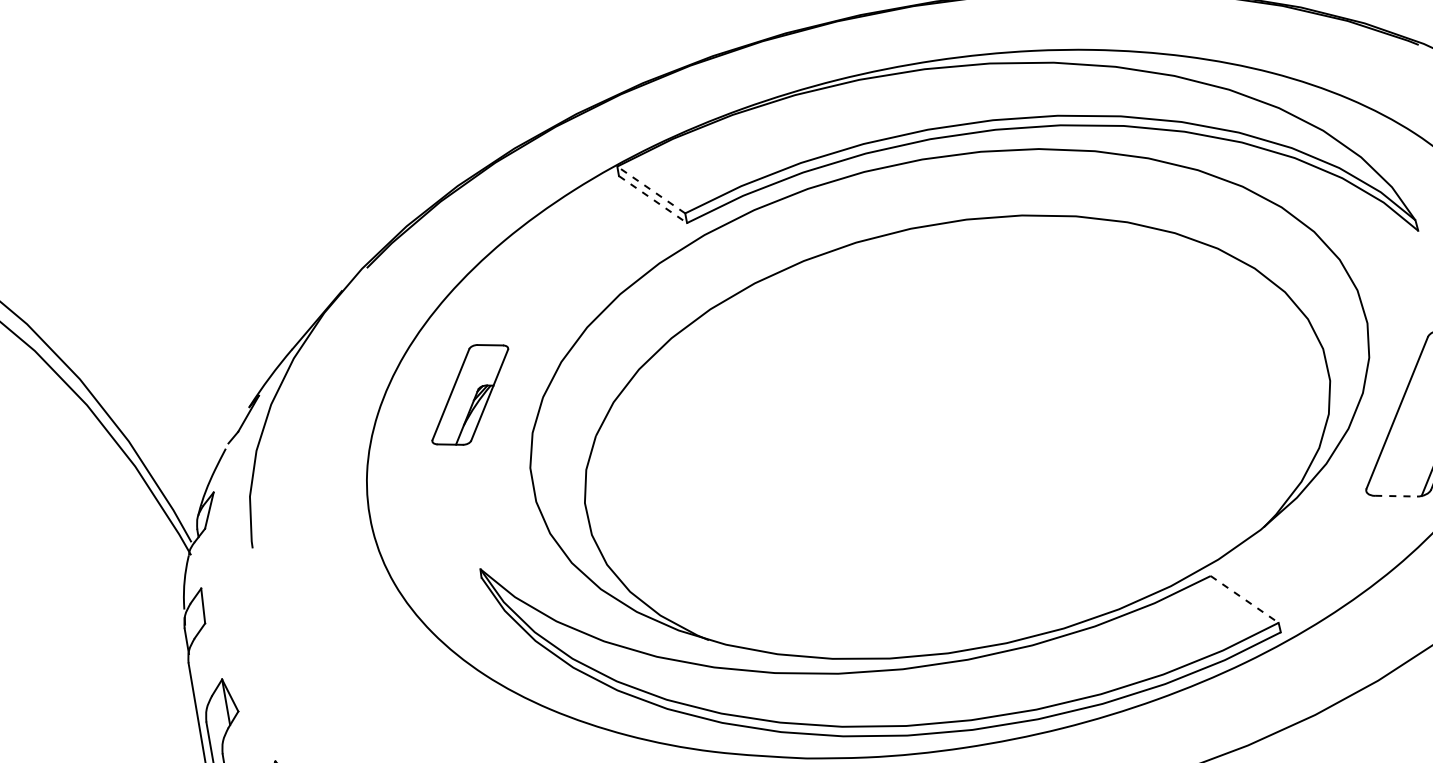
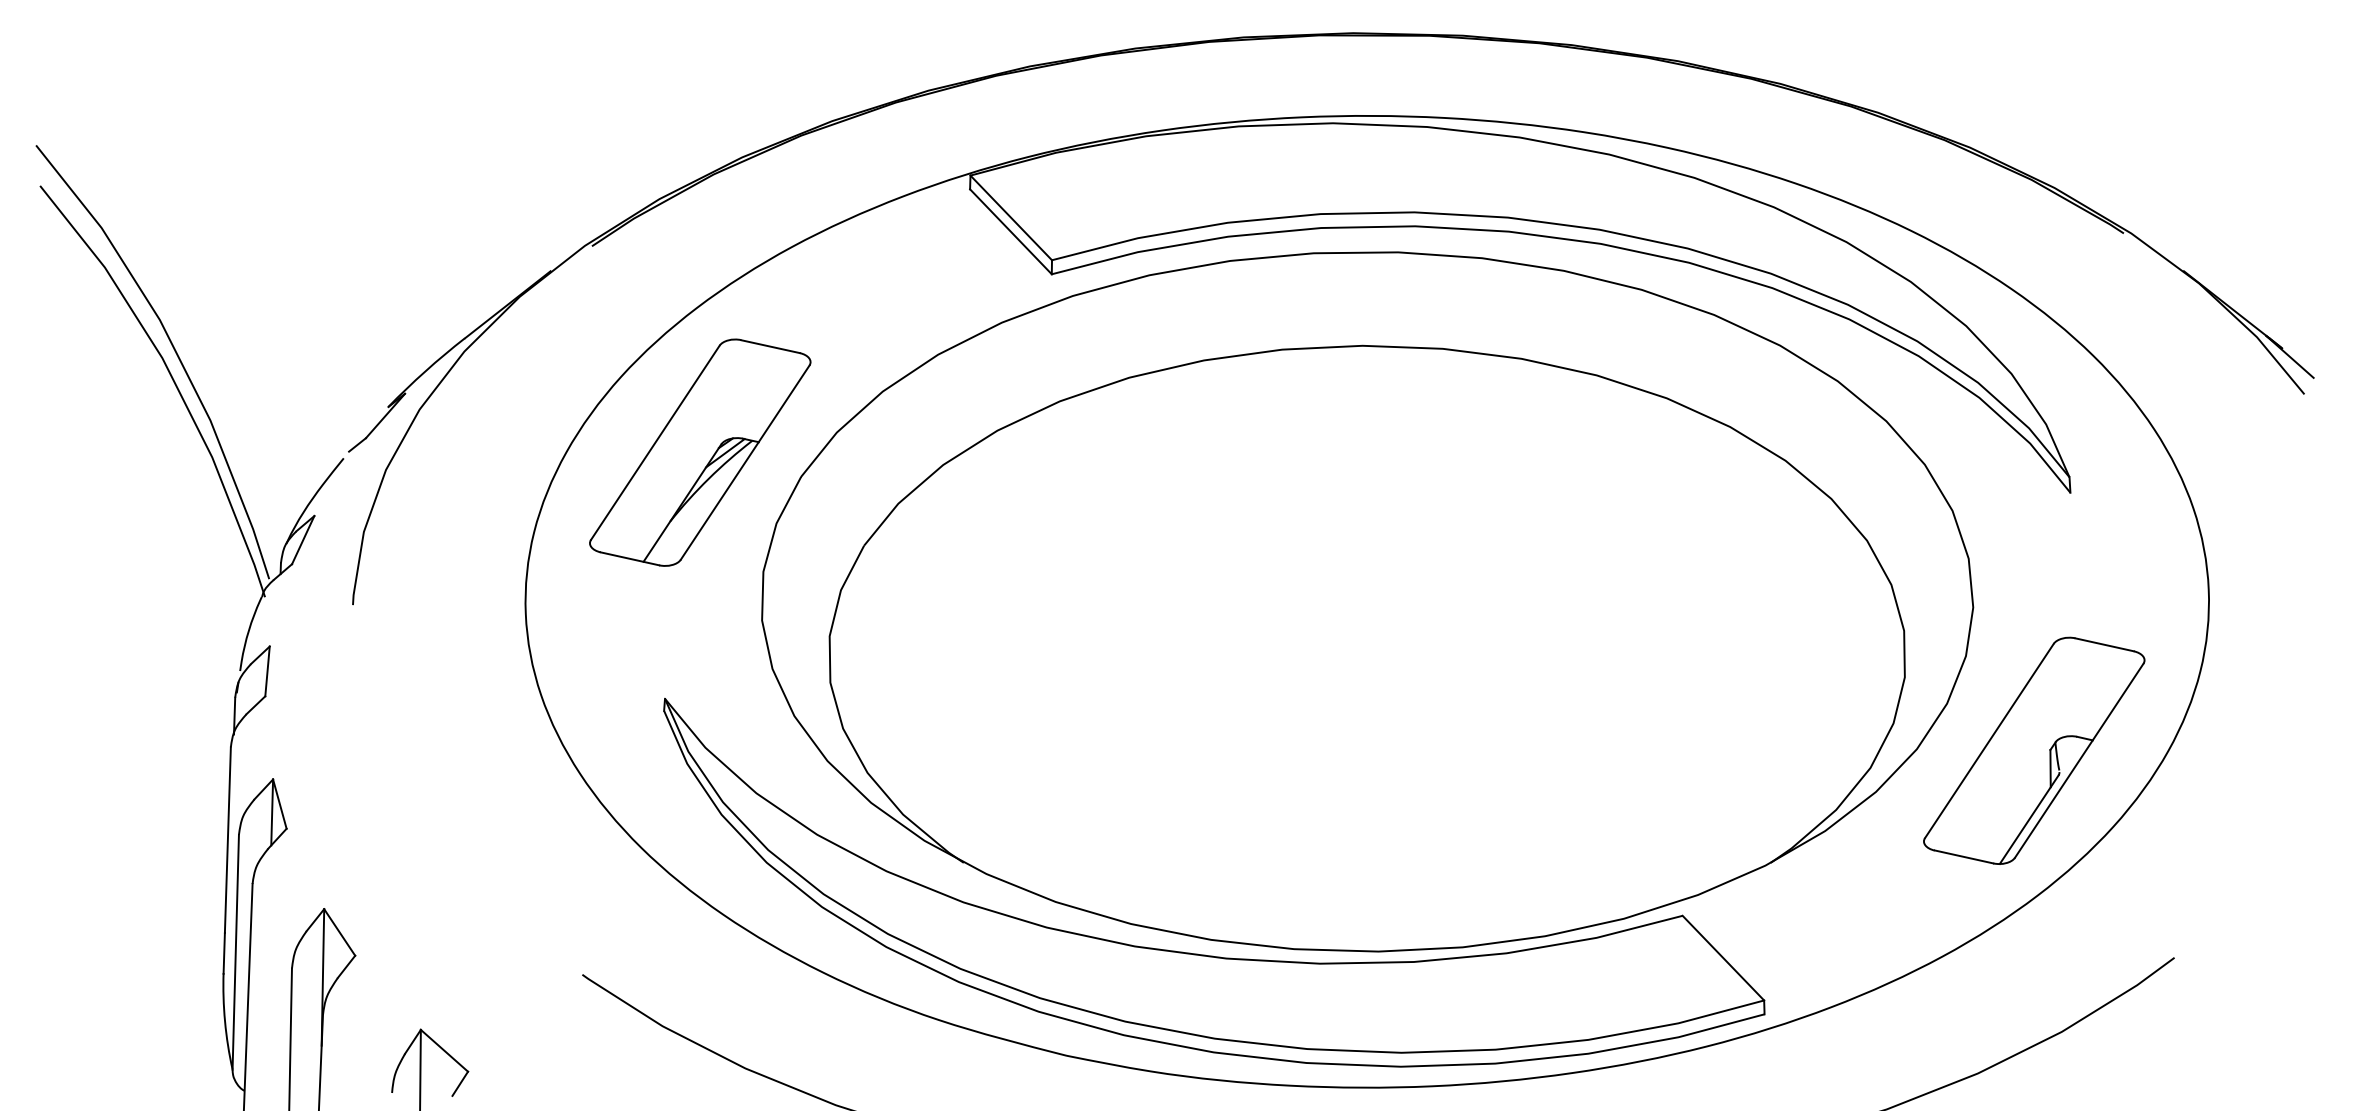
line: (651, 189) -> (1011, 217), dashed -> solid
line: (652, 199) -> (1010, 231), dashed -> solid
part: (470, 394) -> (700, 452), size x1.67
line: (1396, 495) -> (1964, 856), dashed -> solid
line: (1244, 599) -> (1723, 958), dashed -> solid

